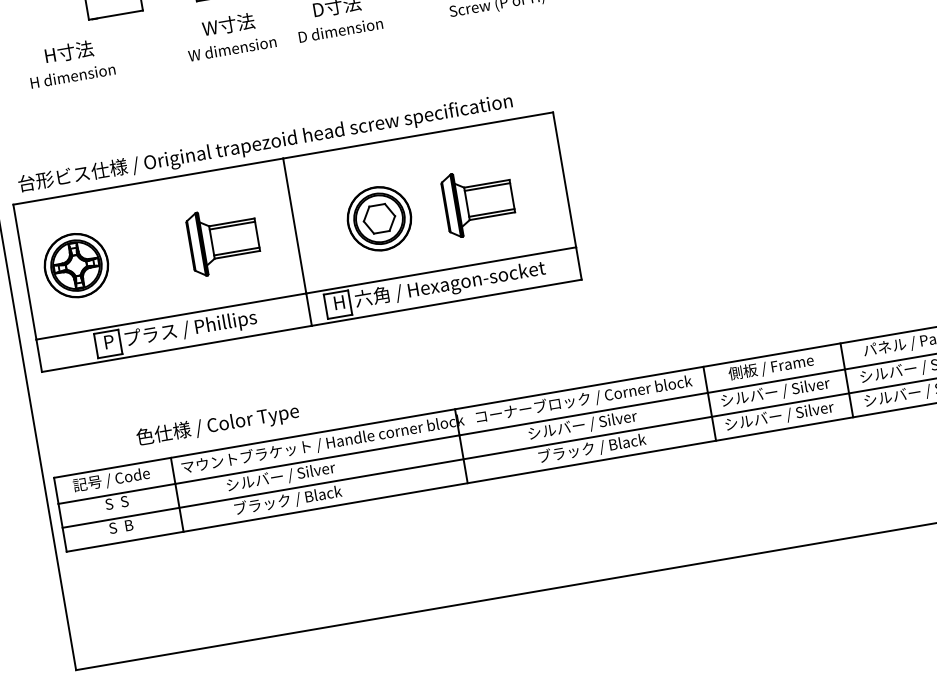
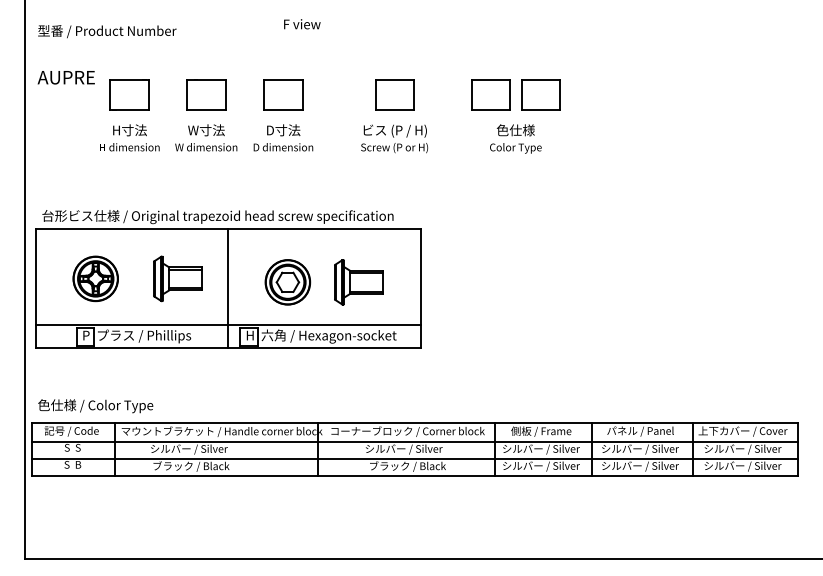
text: (70, 62) -> (129, 137), moved
part: (76, 265) -> (95, 278), moved
text: (217, 425) -> (95, 406), moved

